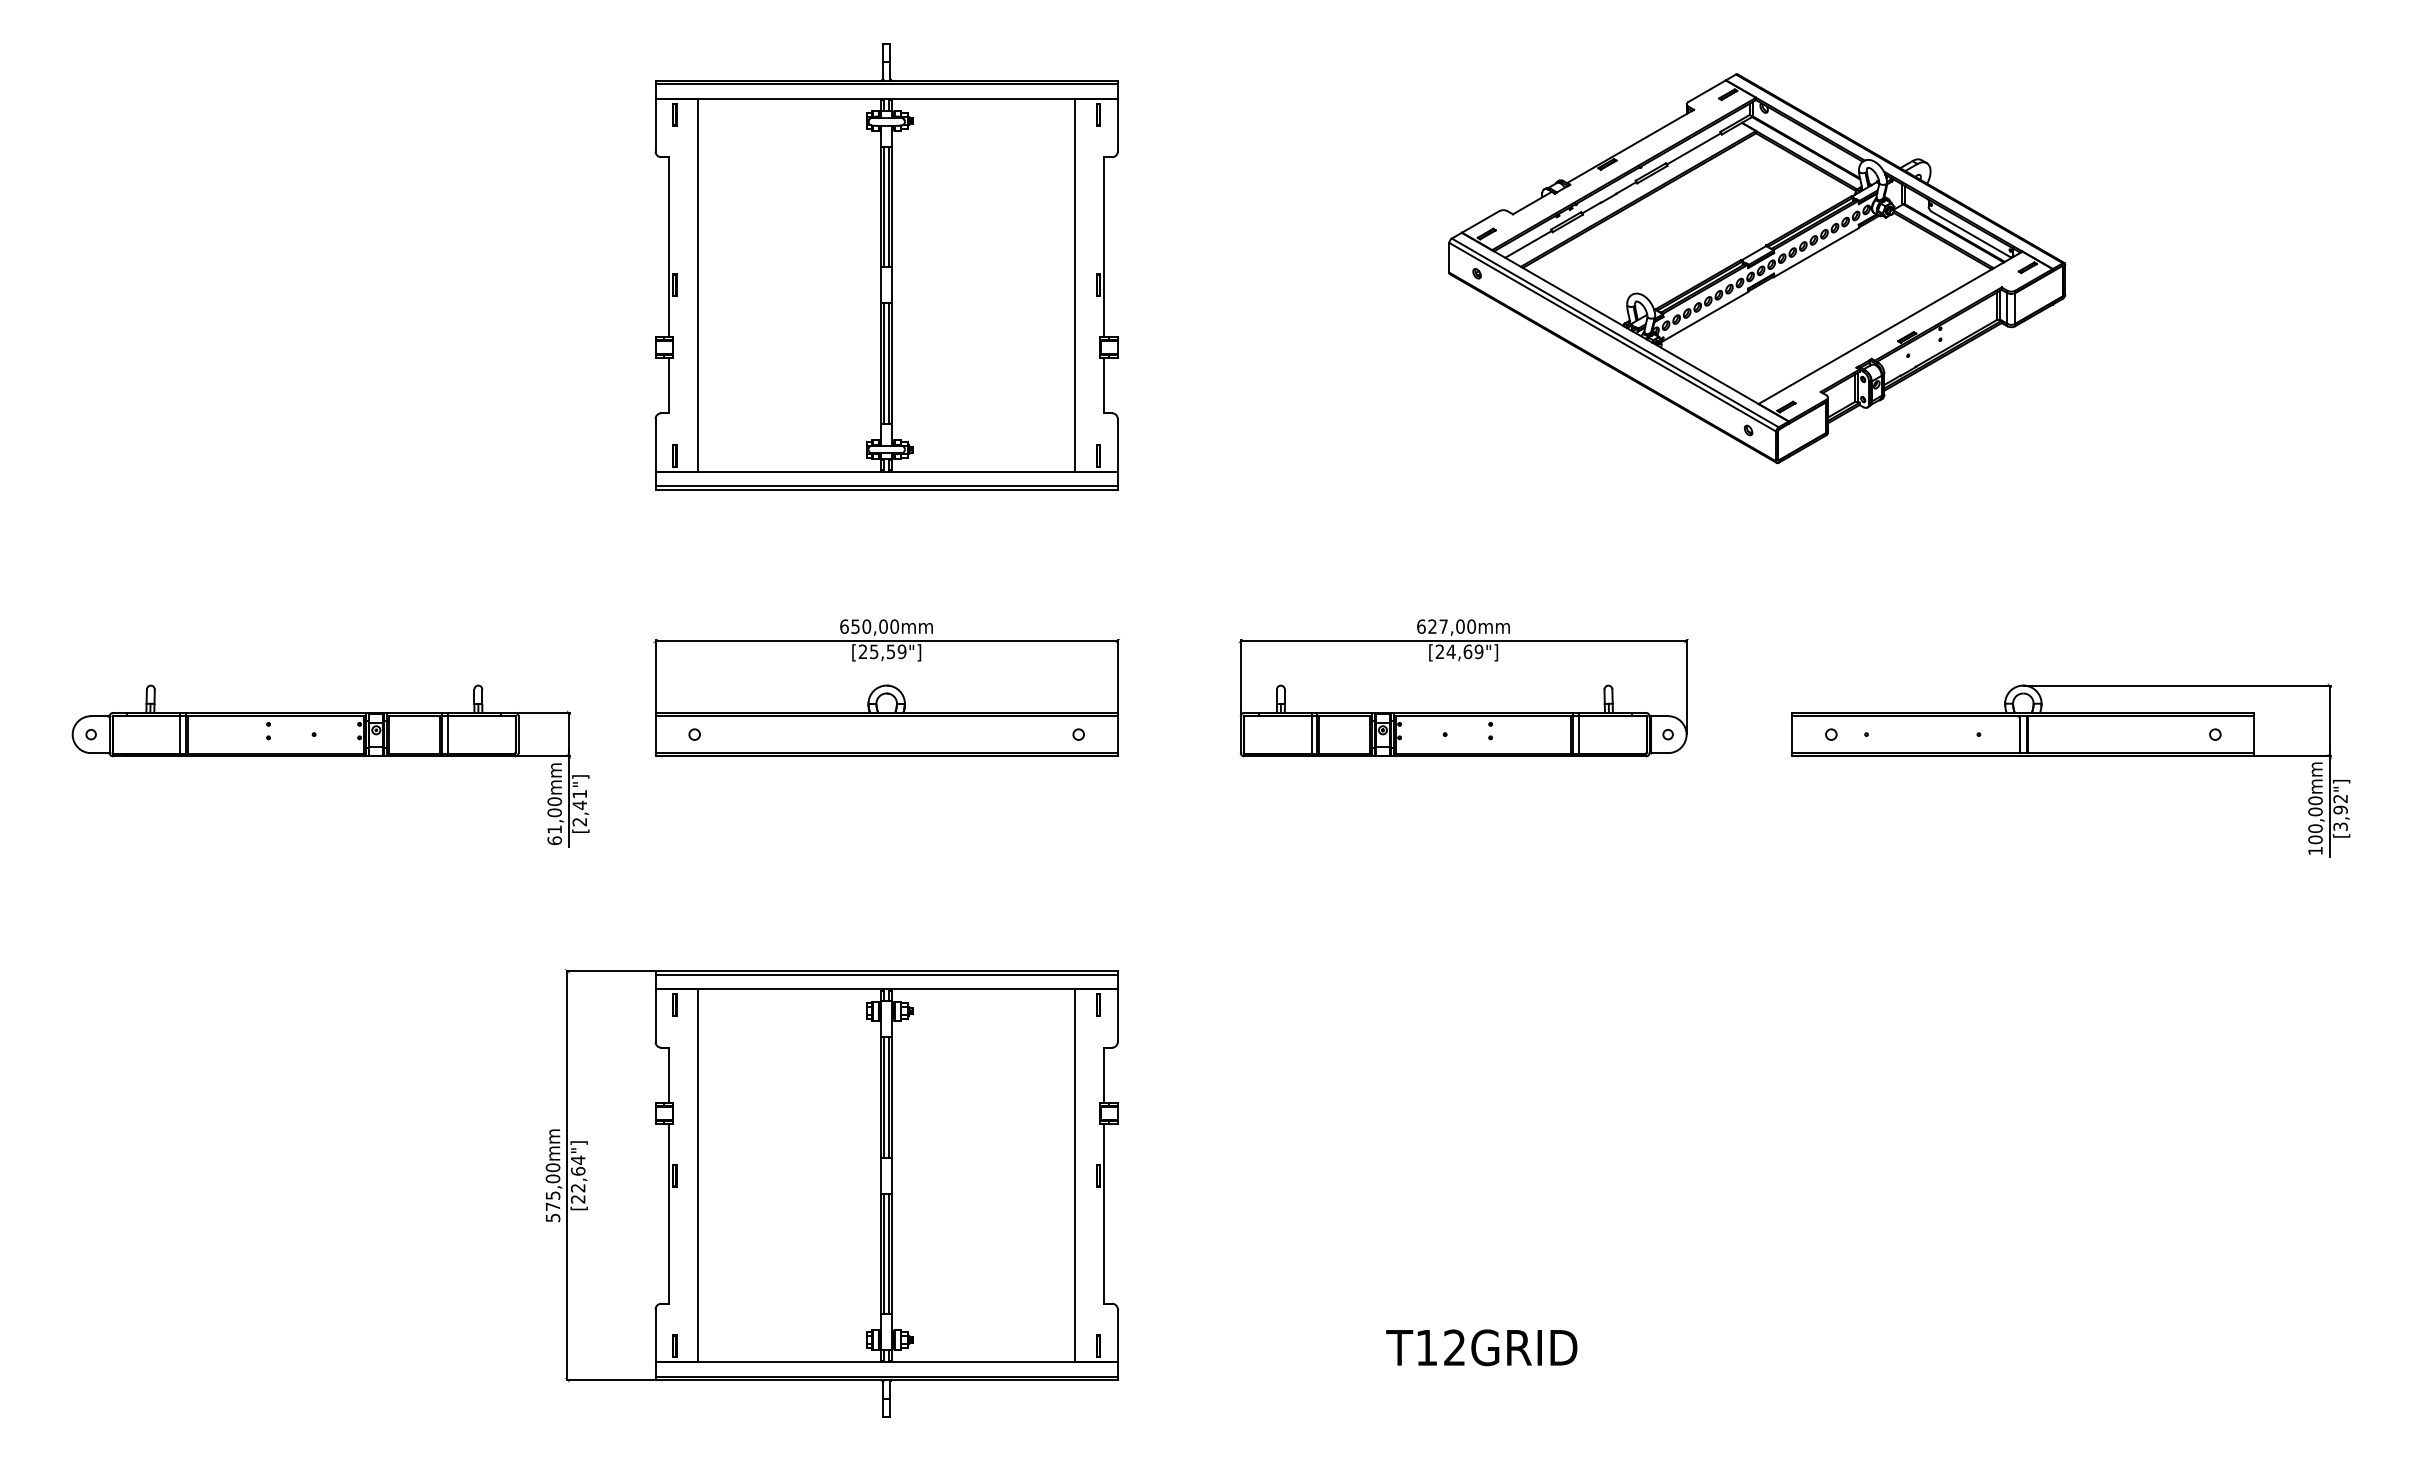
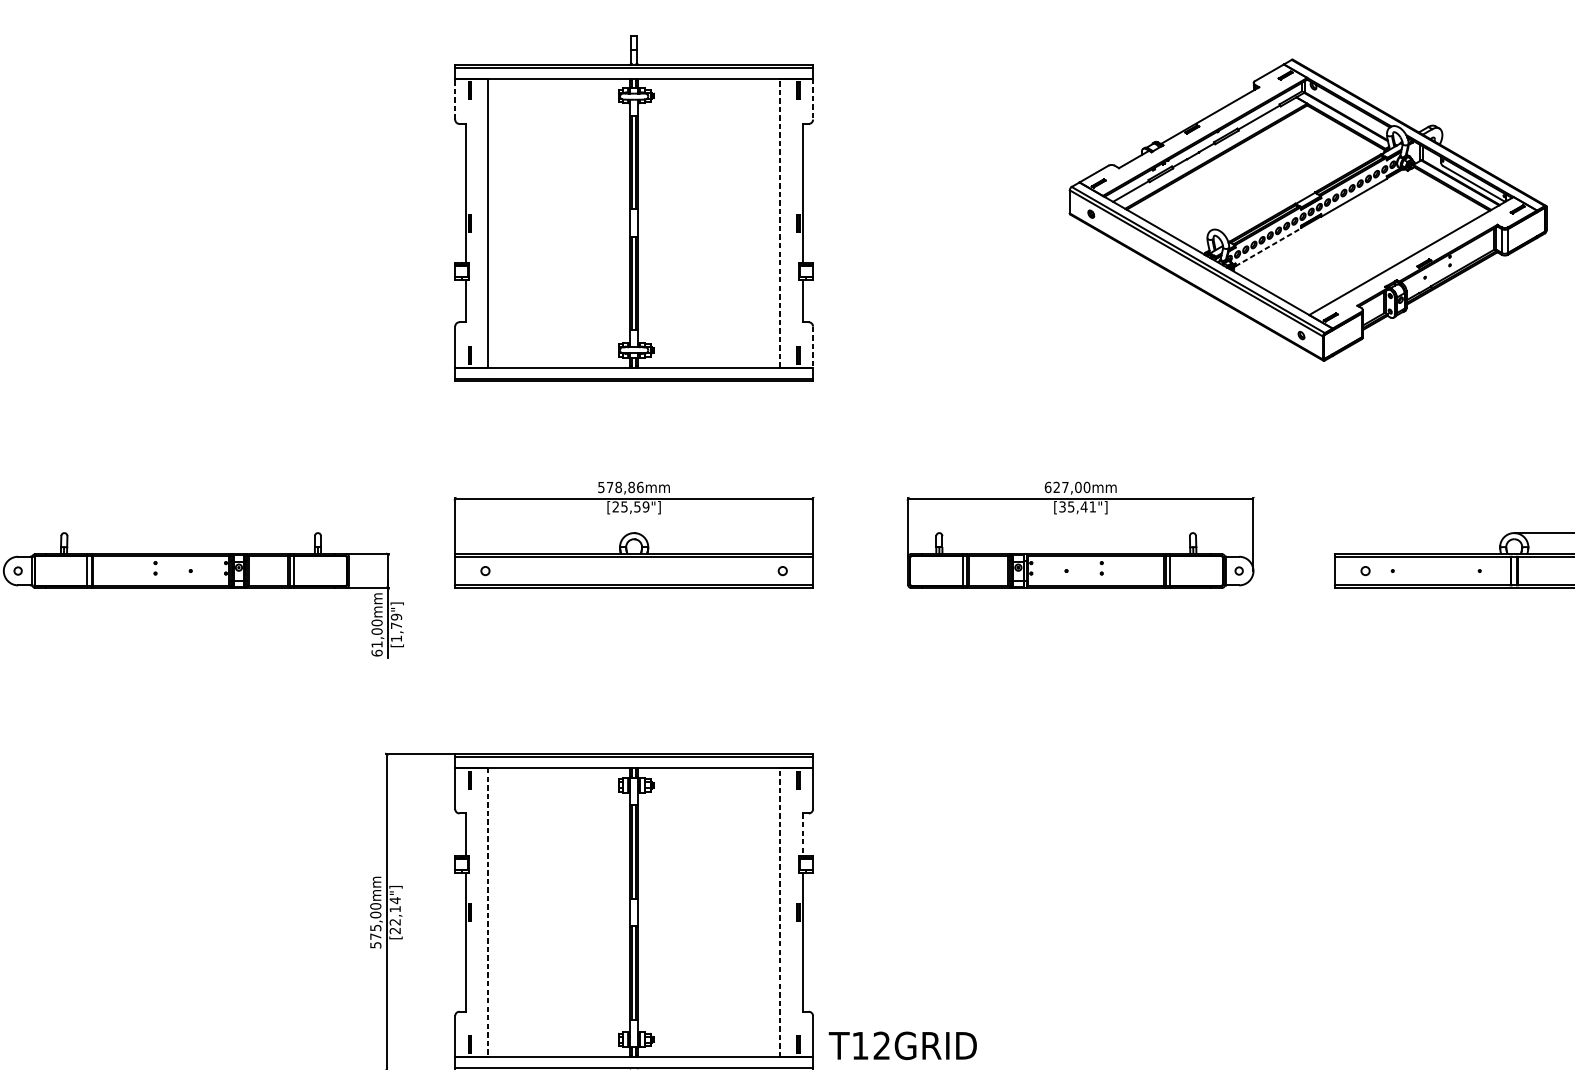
line: (655, 124) -> (455, 98), solid -> dashed
line: (1117, 125) -> (812, 99), solid -> dashed
line: (1075, 285) -> (780, 223), solid -> dashed
line: (1706, 316) -> (1268, 247), solid -> dashed
line: (1117, 445) -> (812, 347), solid -> dashed
text: (869, 626) -> (620, 487), 650,00mm -> 578,86mm
text: (1459, 651) -> (1077, 506), [24,69"] -> [35,41"]
text: (579, 807) -> (396, 627), [2,41"] -> [1,79"]
line: (1104, 1075) -> (802, 834), solid -> dashed
text: (577, 1171) -> (394, 909), [22,64"] -> [22,14"]
line: (698, 1175) -> (488, 912), solid -> dashed
line: (1075, 1175) -> (780, 912), solid -> dashed
text: (1481, 1347) -> (902, 1045), moved

